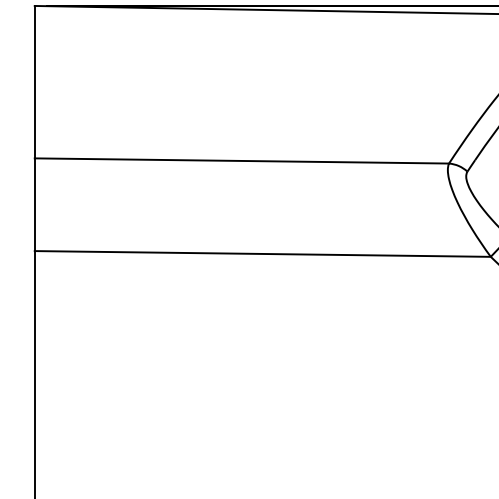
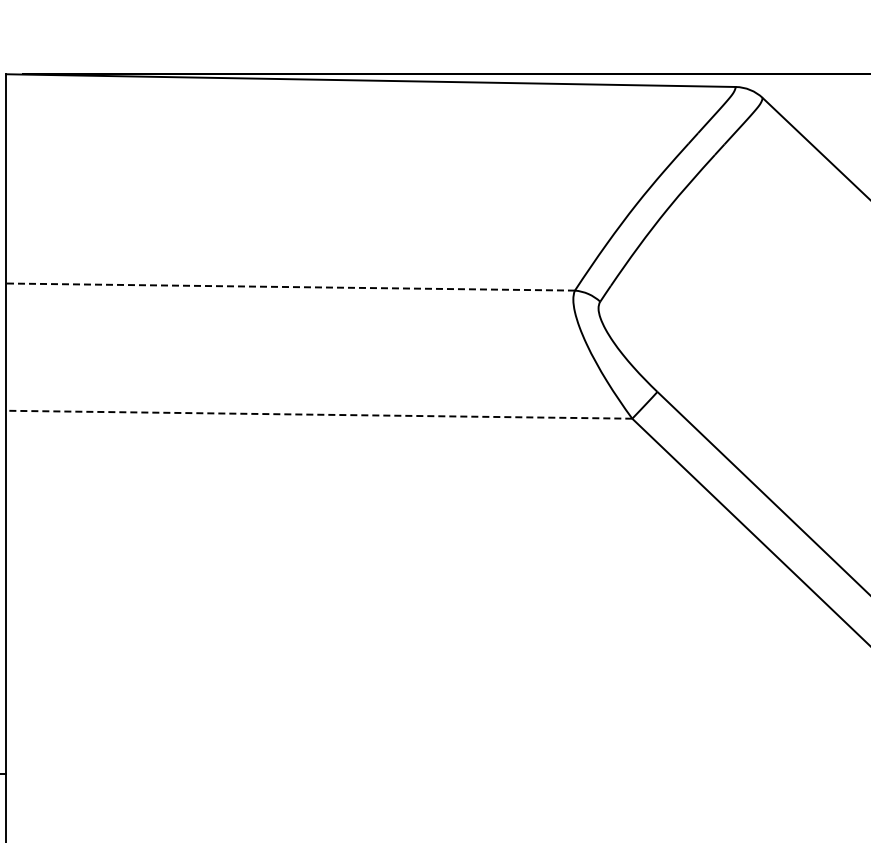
line: (241, 161) -> (290, 287), solid -> dashed
line: (262, 253) -> (318, 414), solid -> dashed

